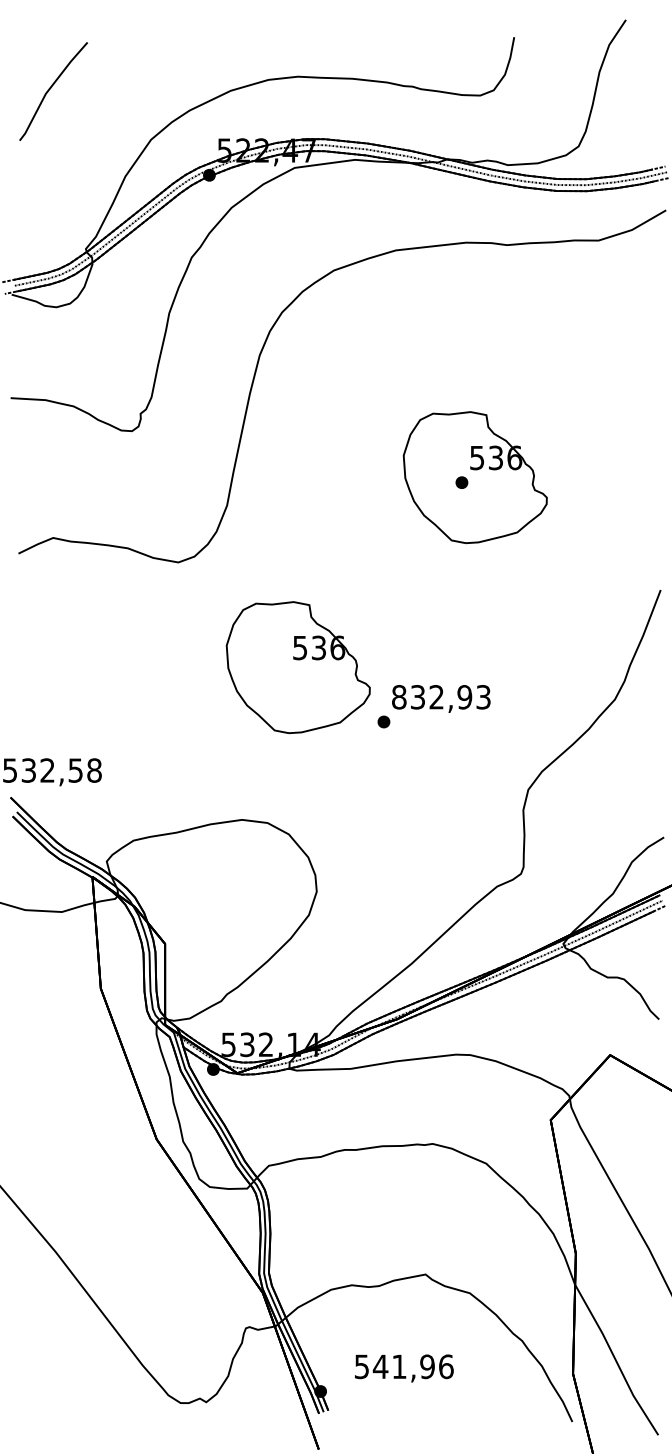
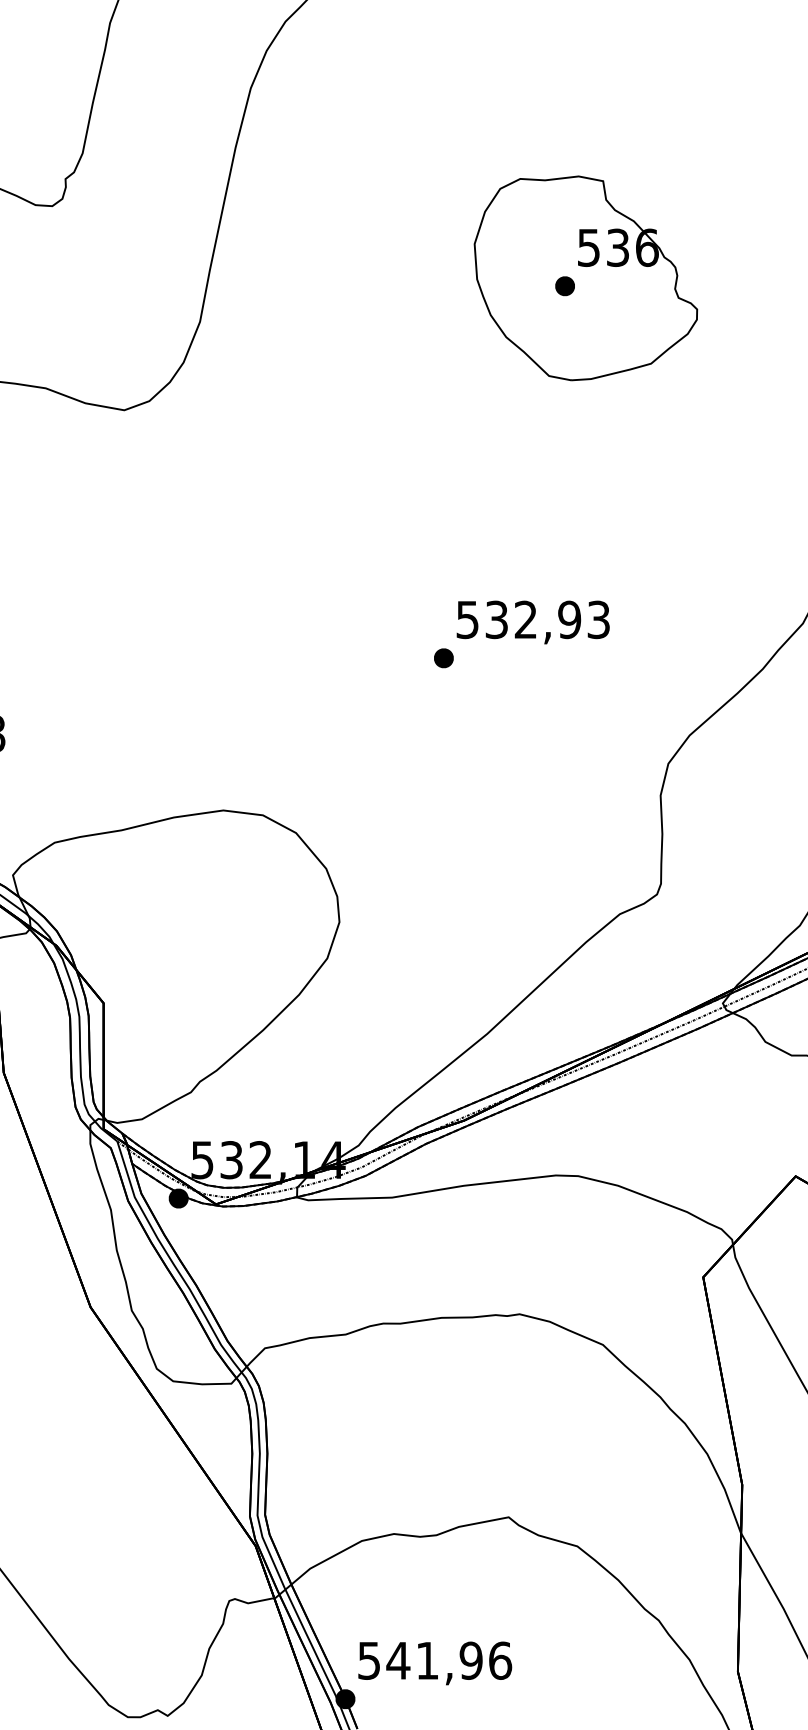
part: (297, 667) -> (309, 573), removed
text: (399, 697) -> (468, 620), 832,93 -> 532,93
text: (404, 1368) -> (435, 1663), moved

